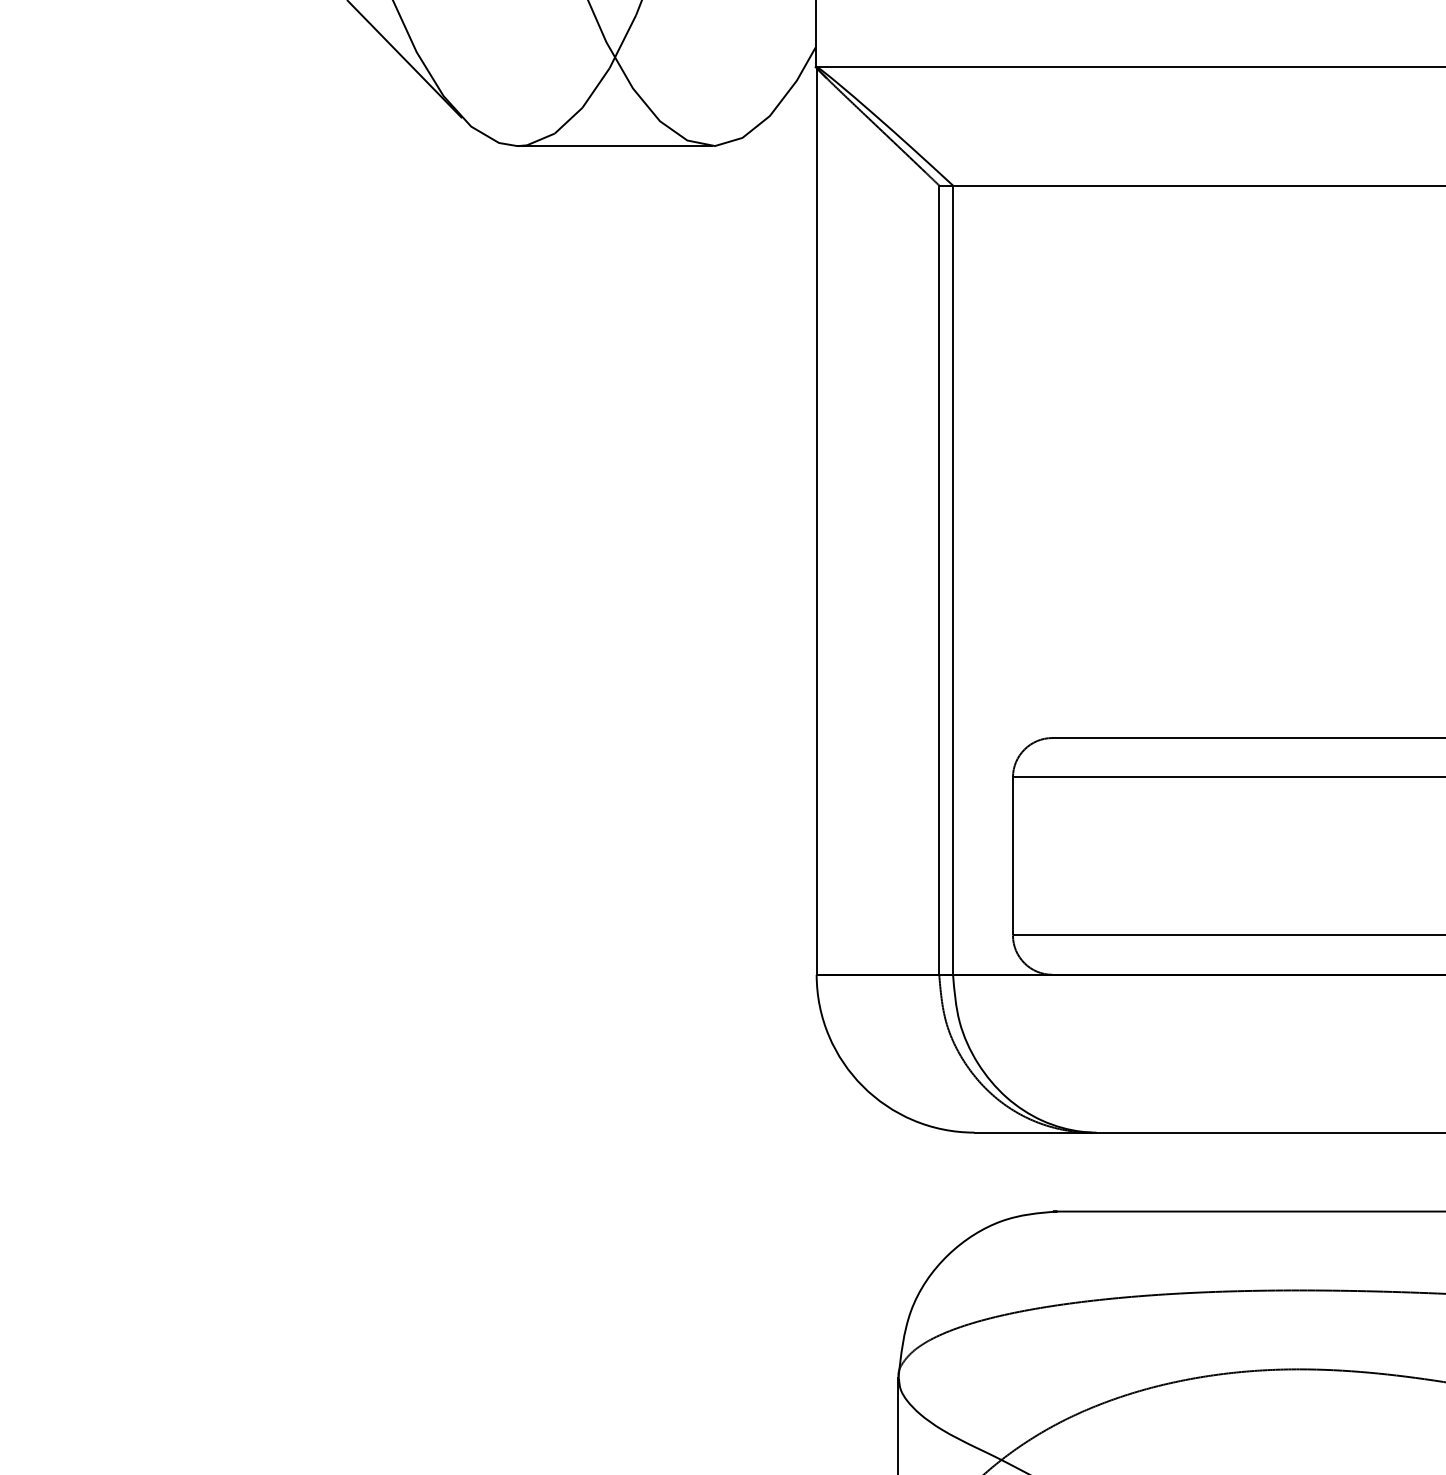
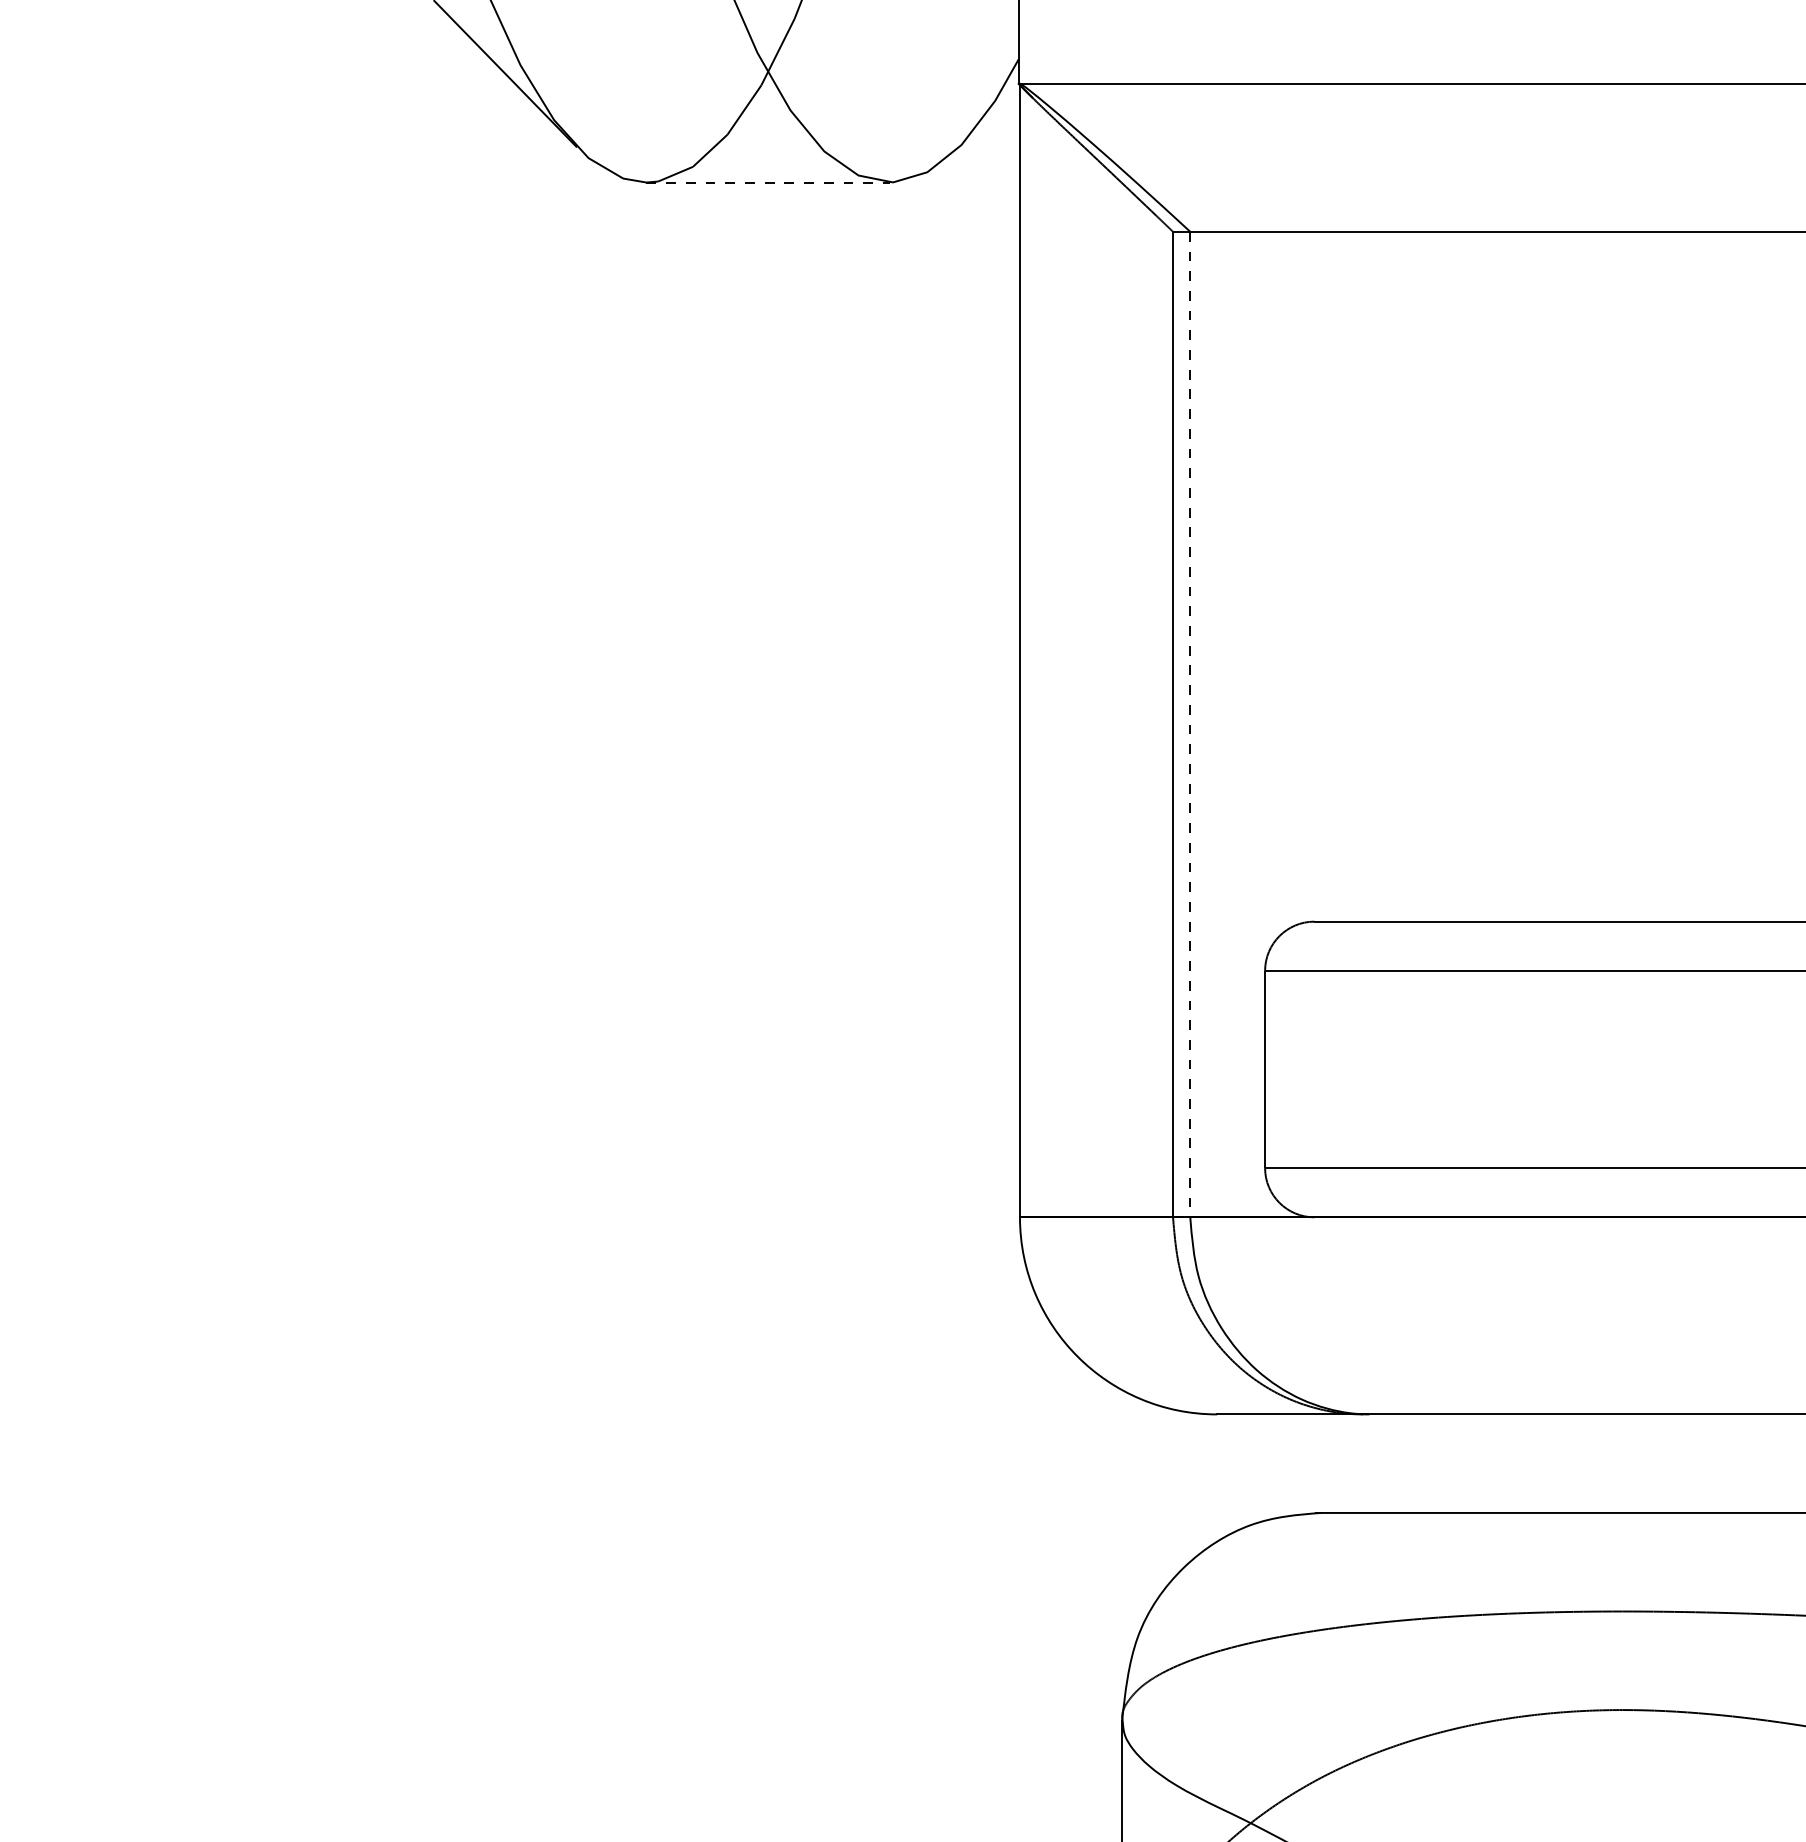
line: (615, 146) -> (768, 182), solid -> dashed
line: (953, 580) -> (1190, 724), solid -> dashed

